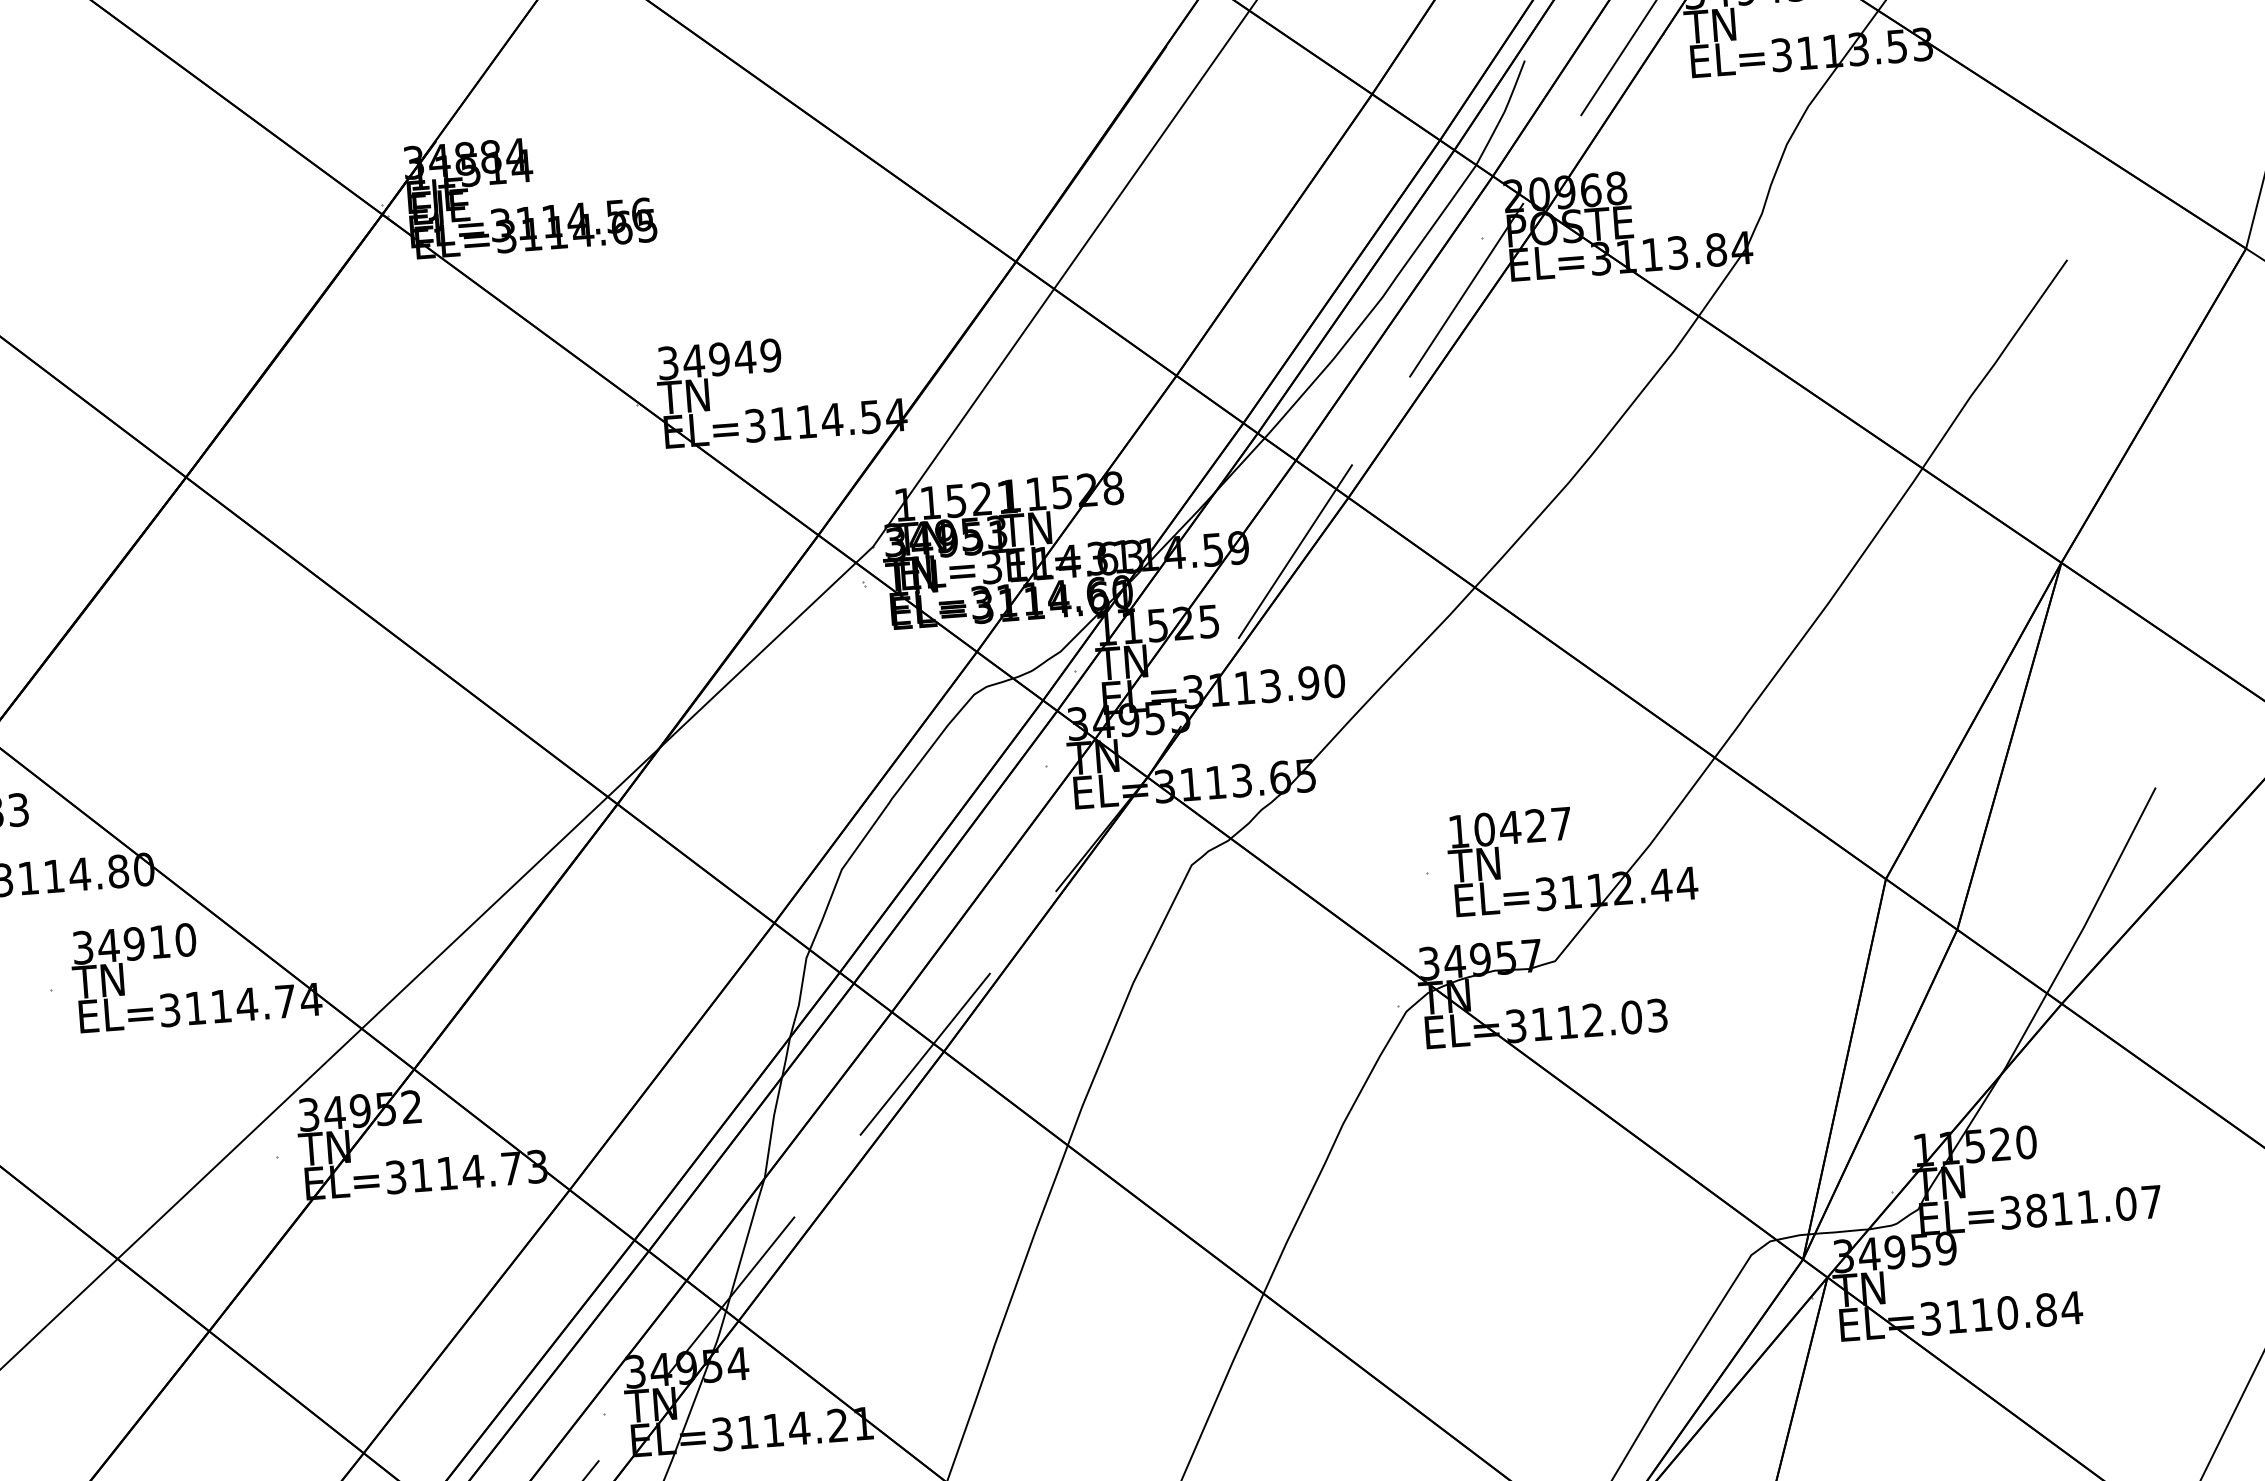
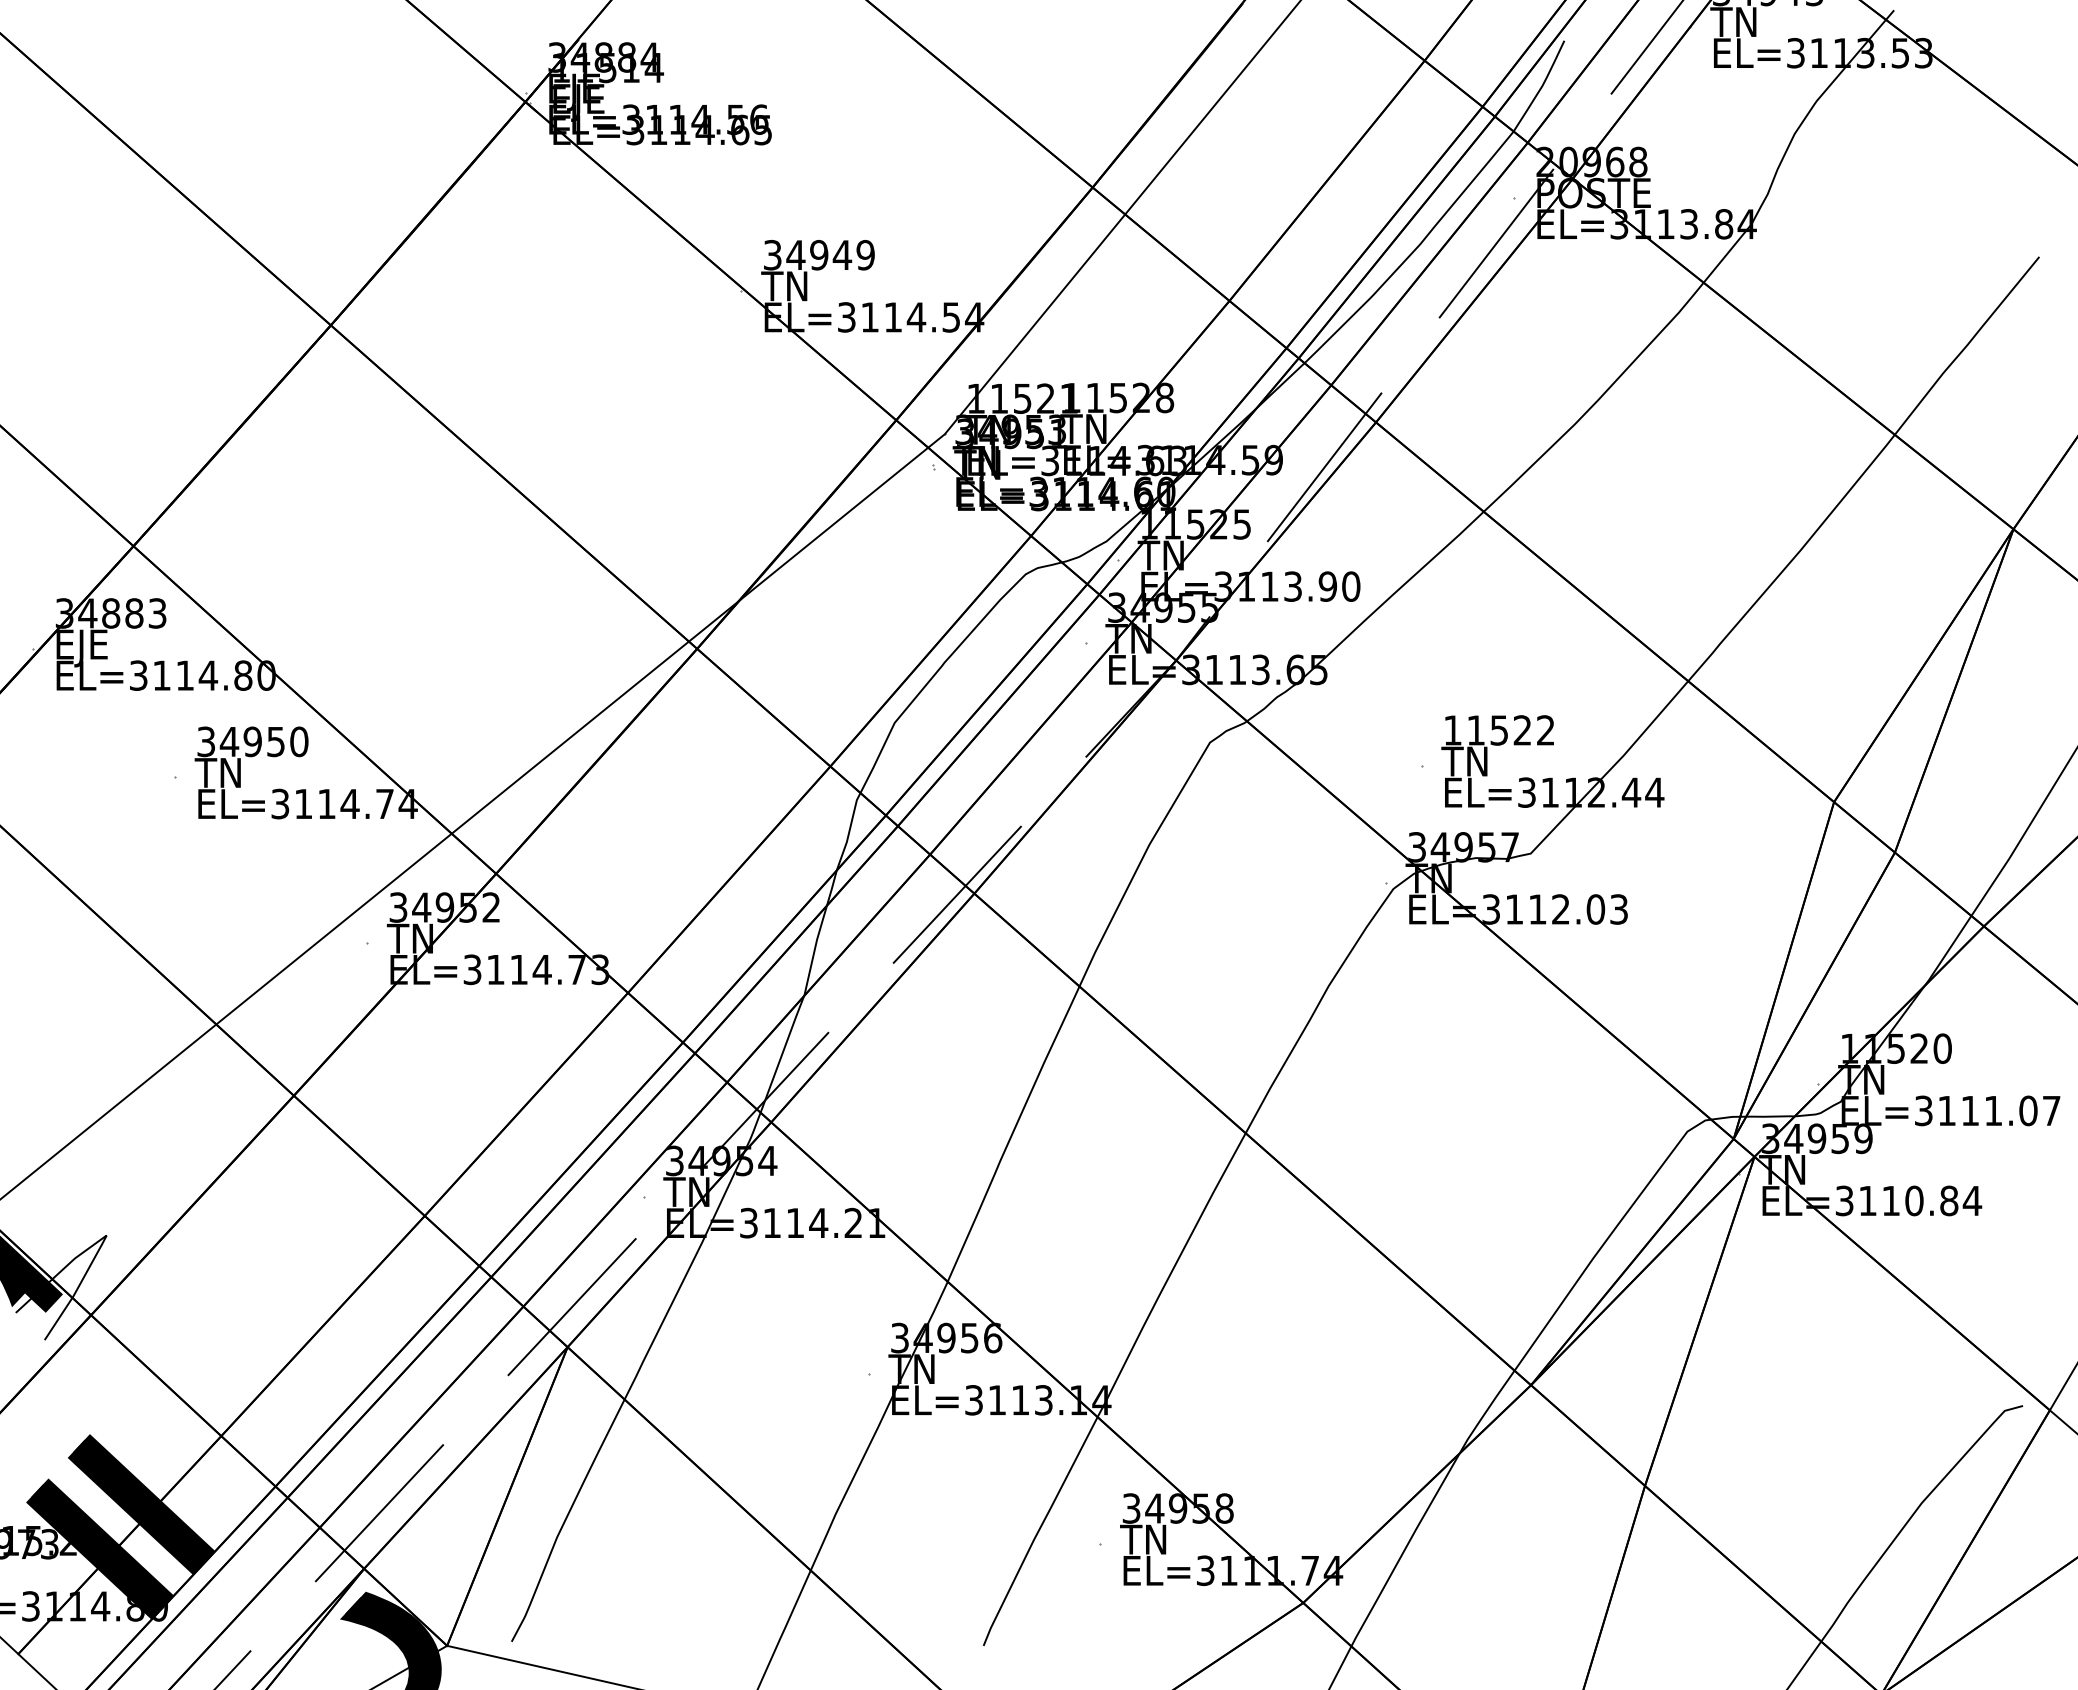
text: (1522, 826) -> (1510, 730), 10427 -> 11522
text: (159, 942) -> (275, 742), 34910 -> 34950
text: (2036, 1210) -> (1947, 1110), EL=3811.07 -> EL=3111.07

